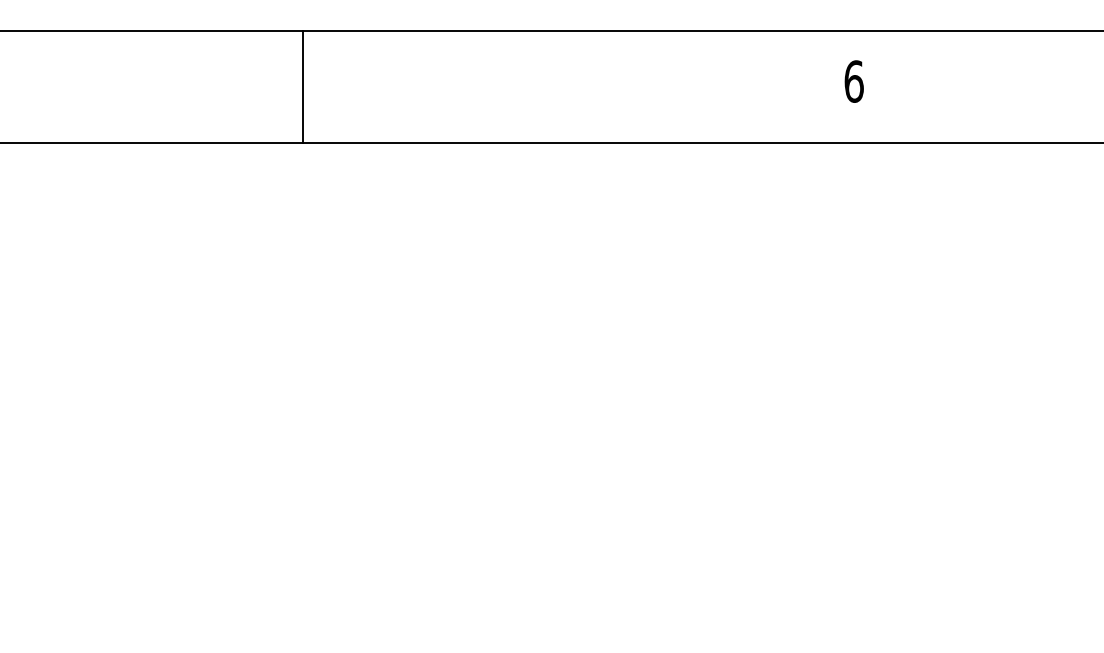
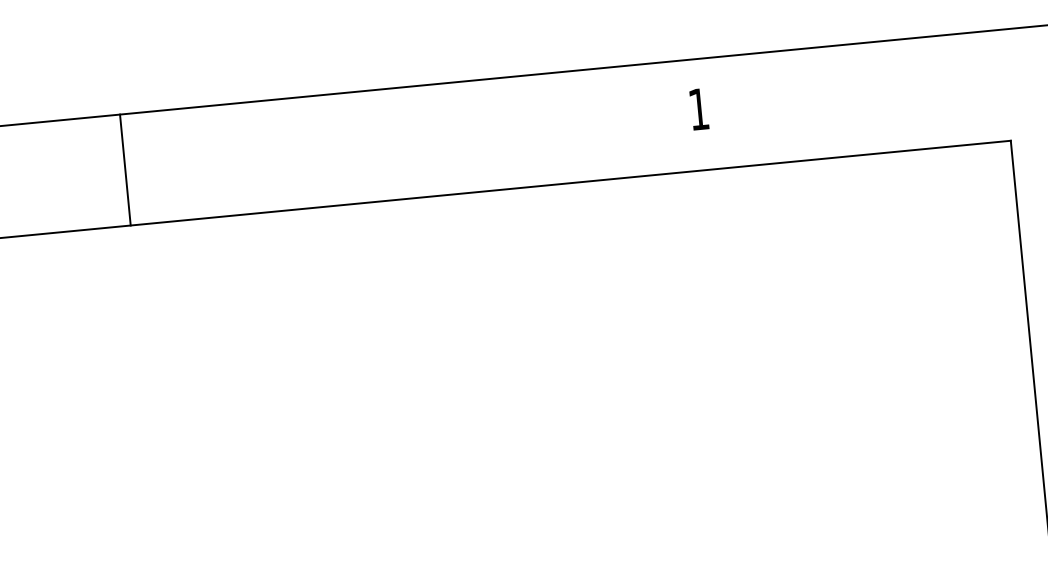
text: (853, 81) -> (698, 109), 6 -> 1
line: (303, 86) -> (125, 169), moved

